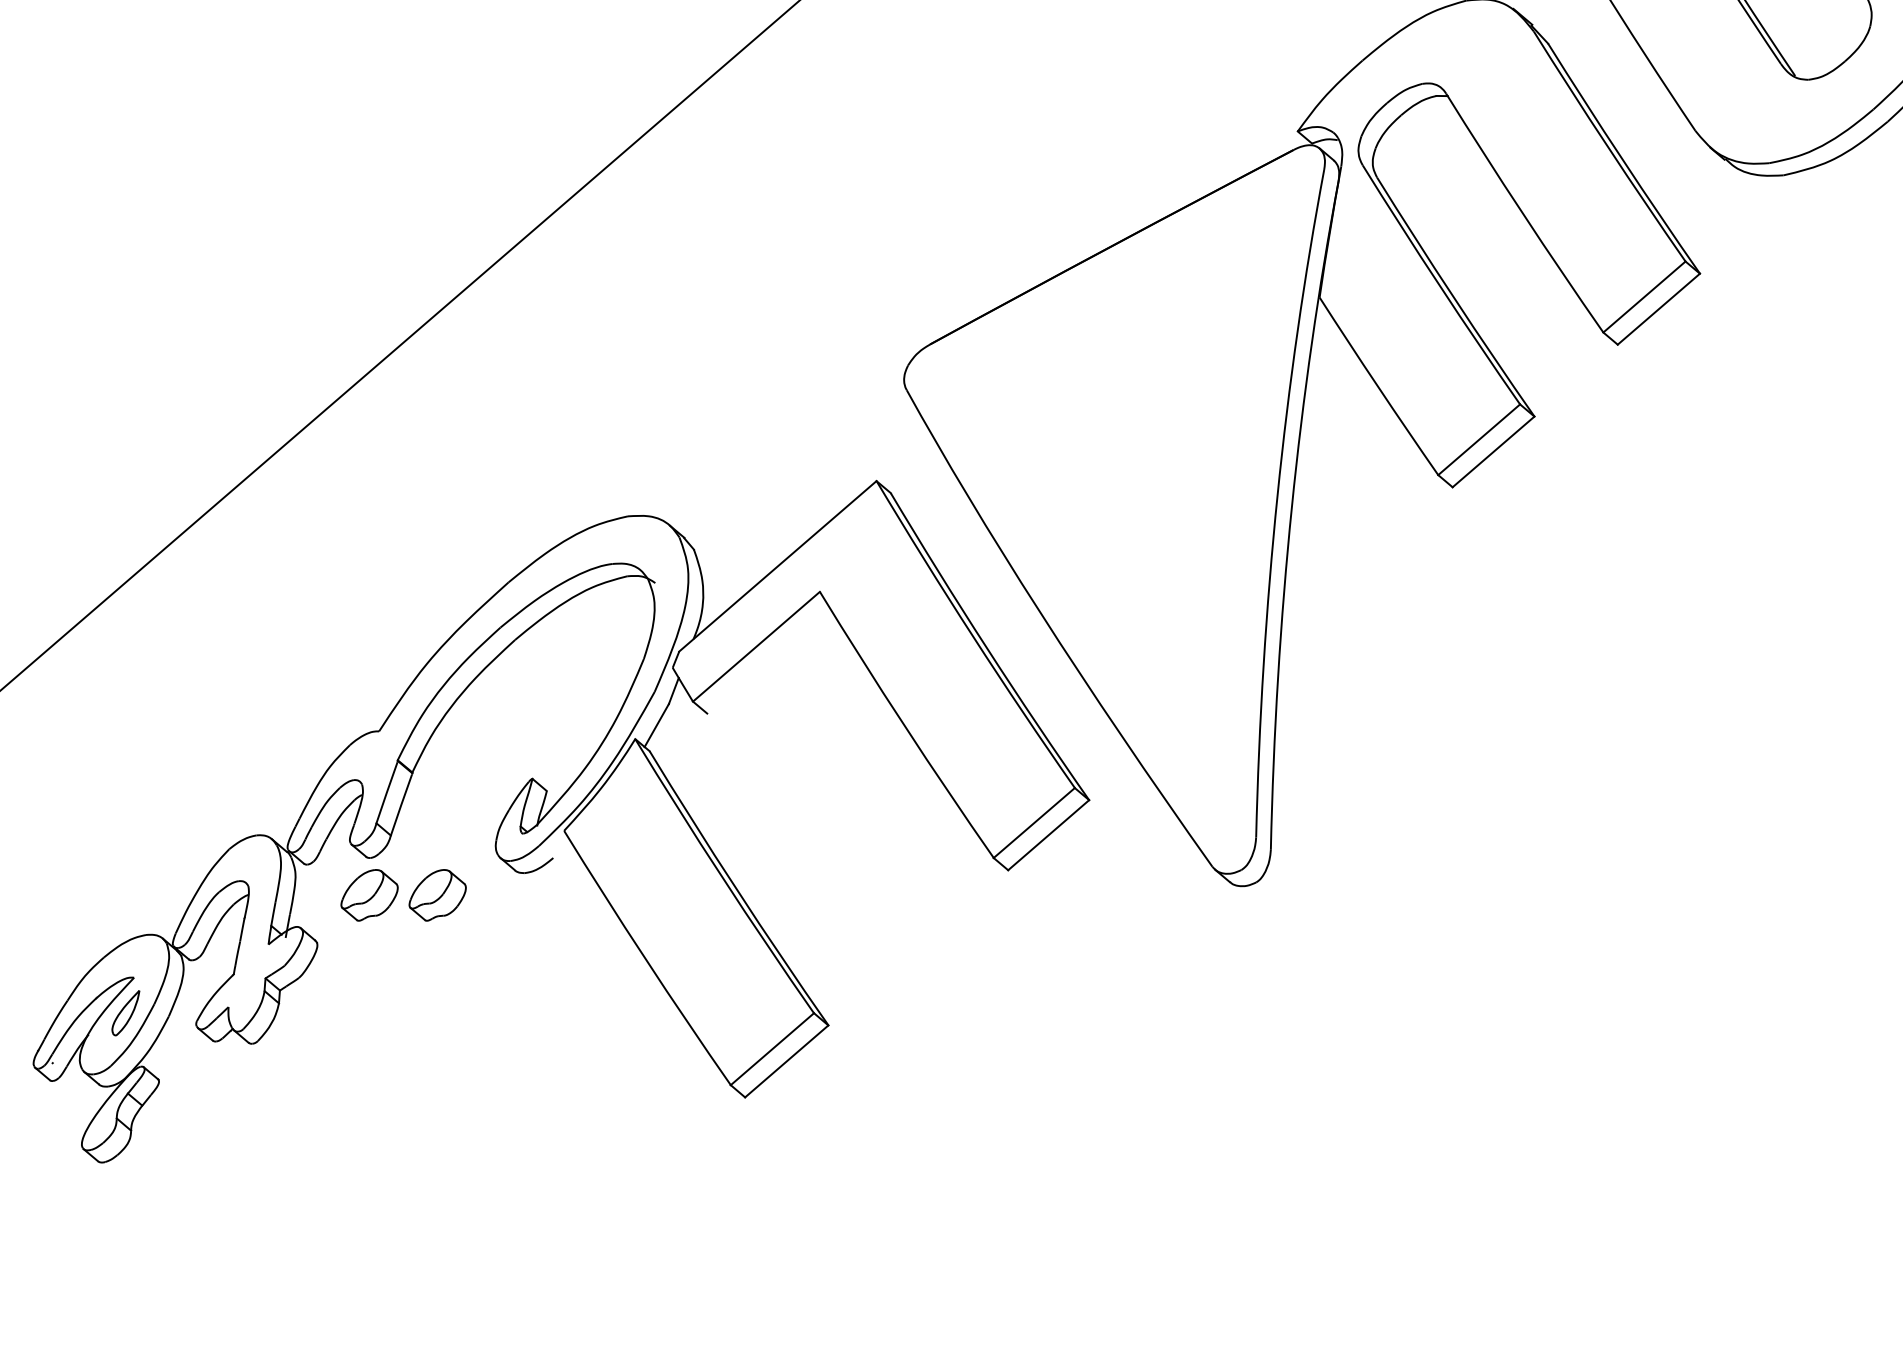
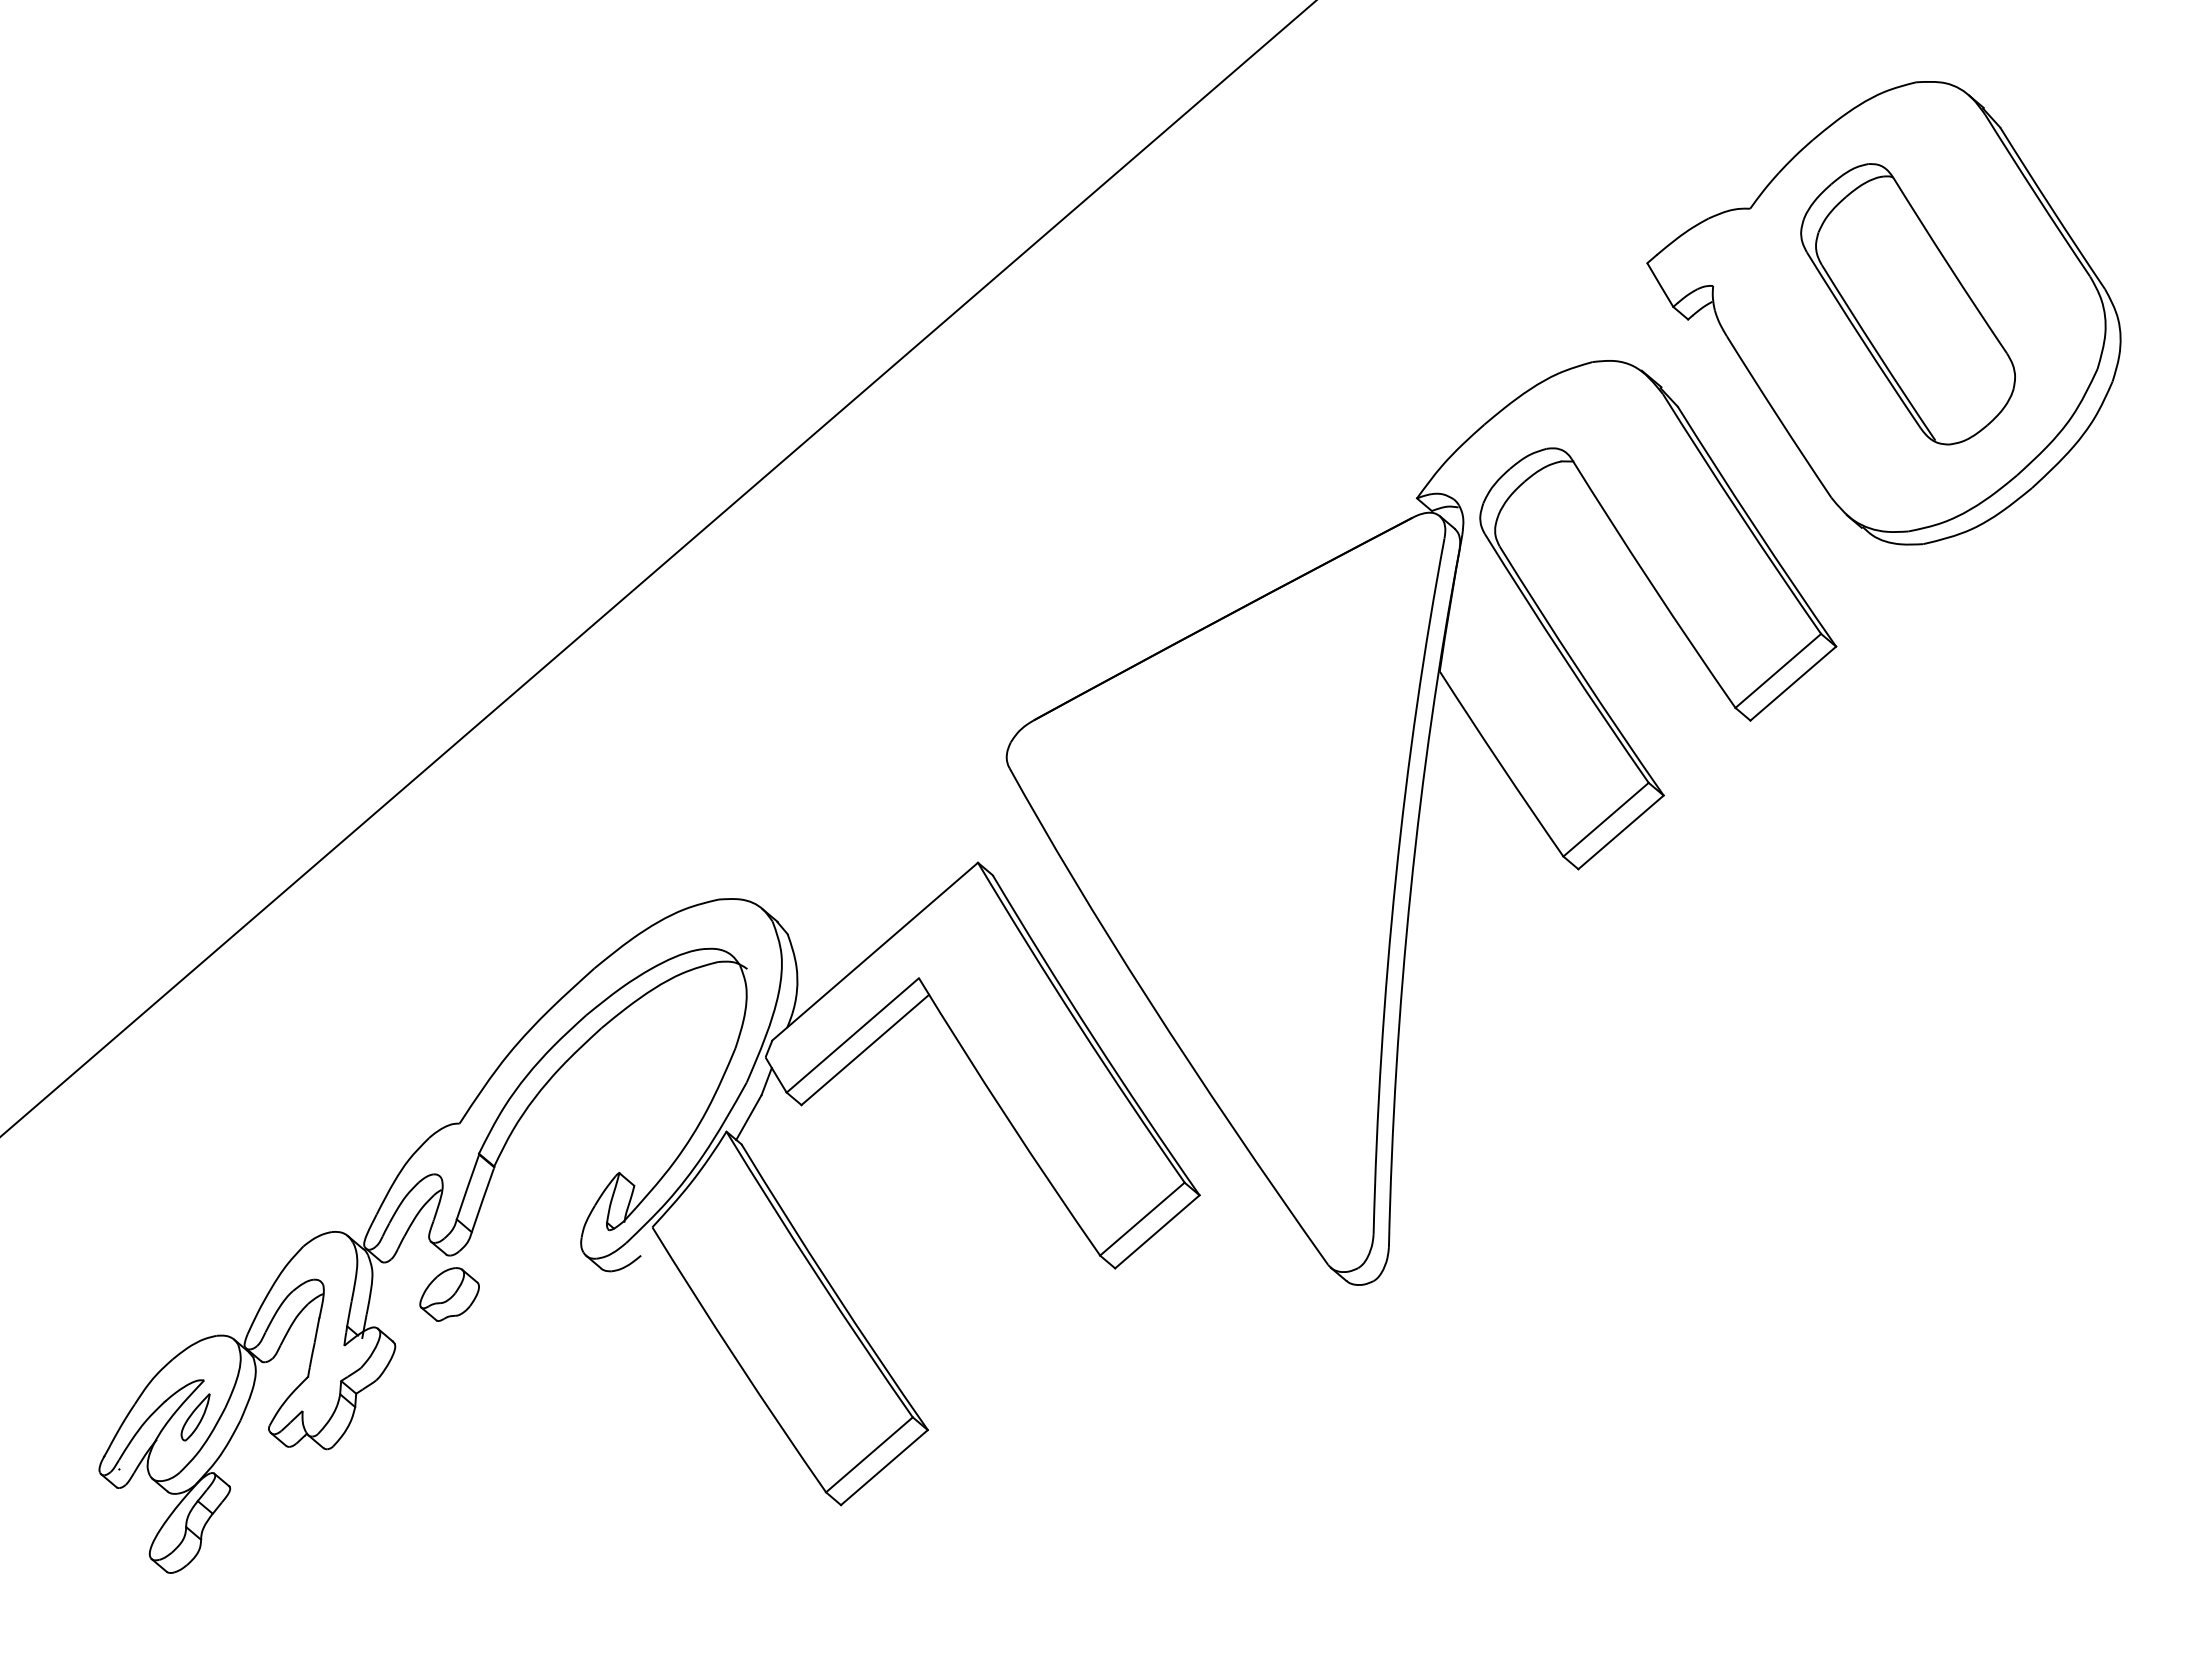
line: (768, 660) -> (865, 1049), added
part: (437, 895) -> (520, 1294), removed

